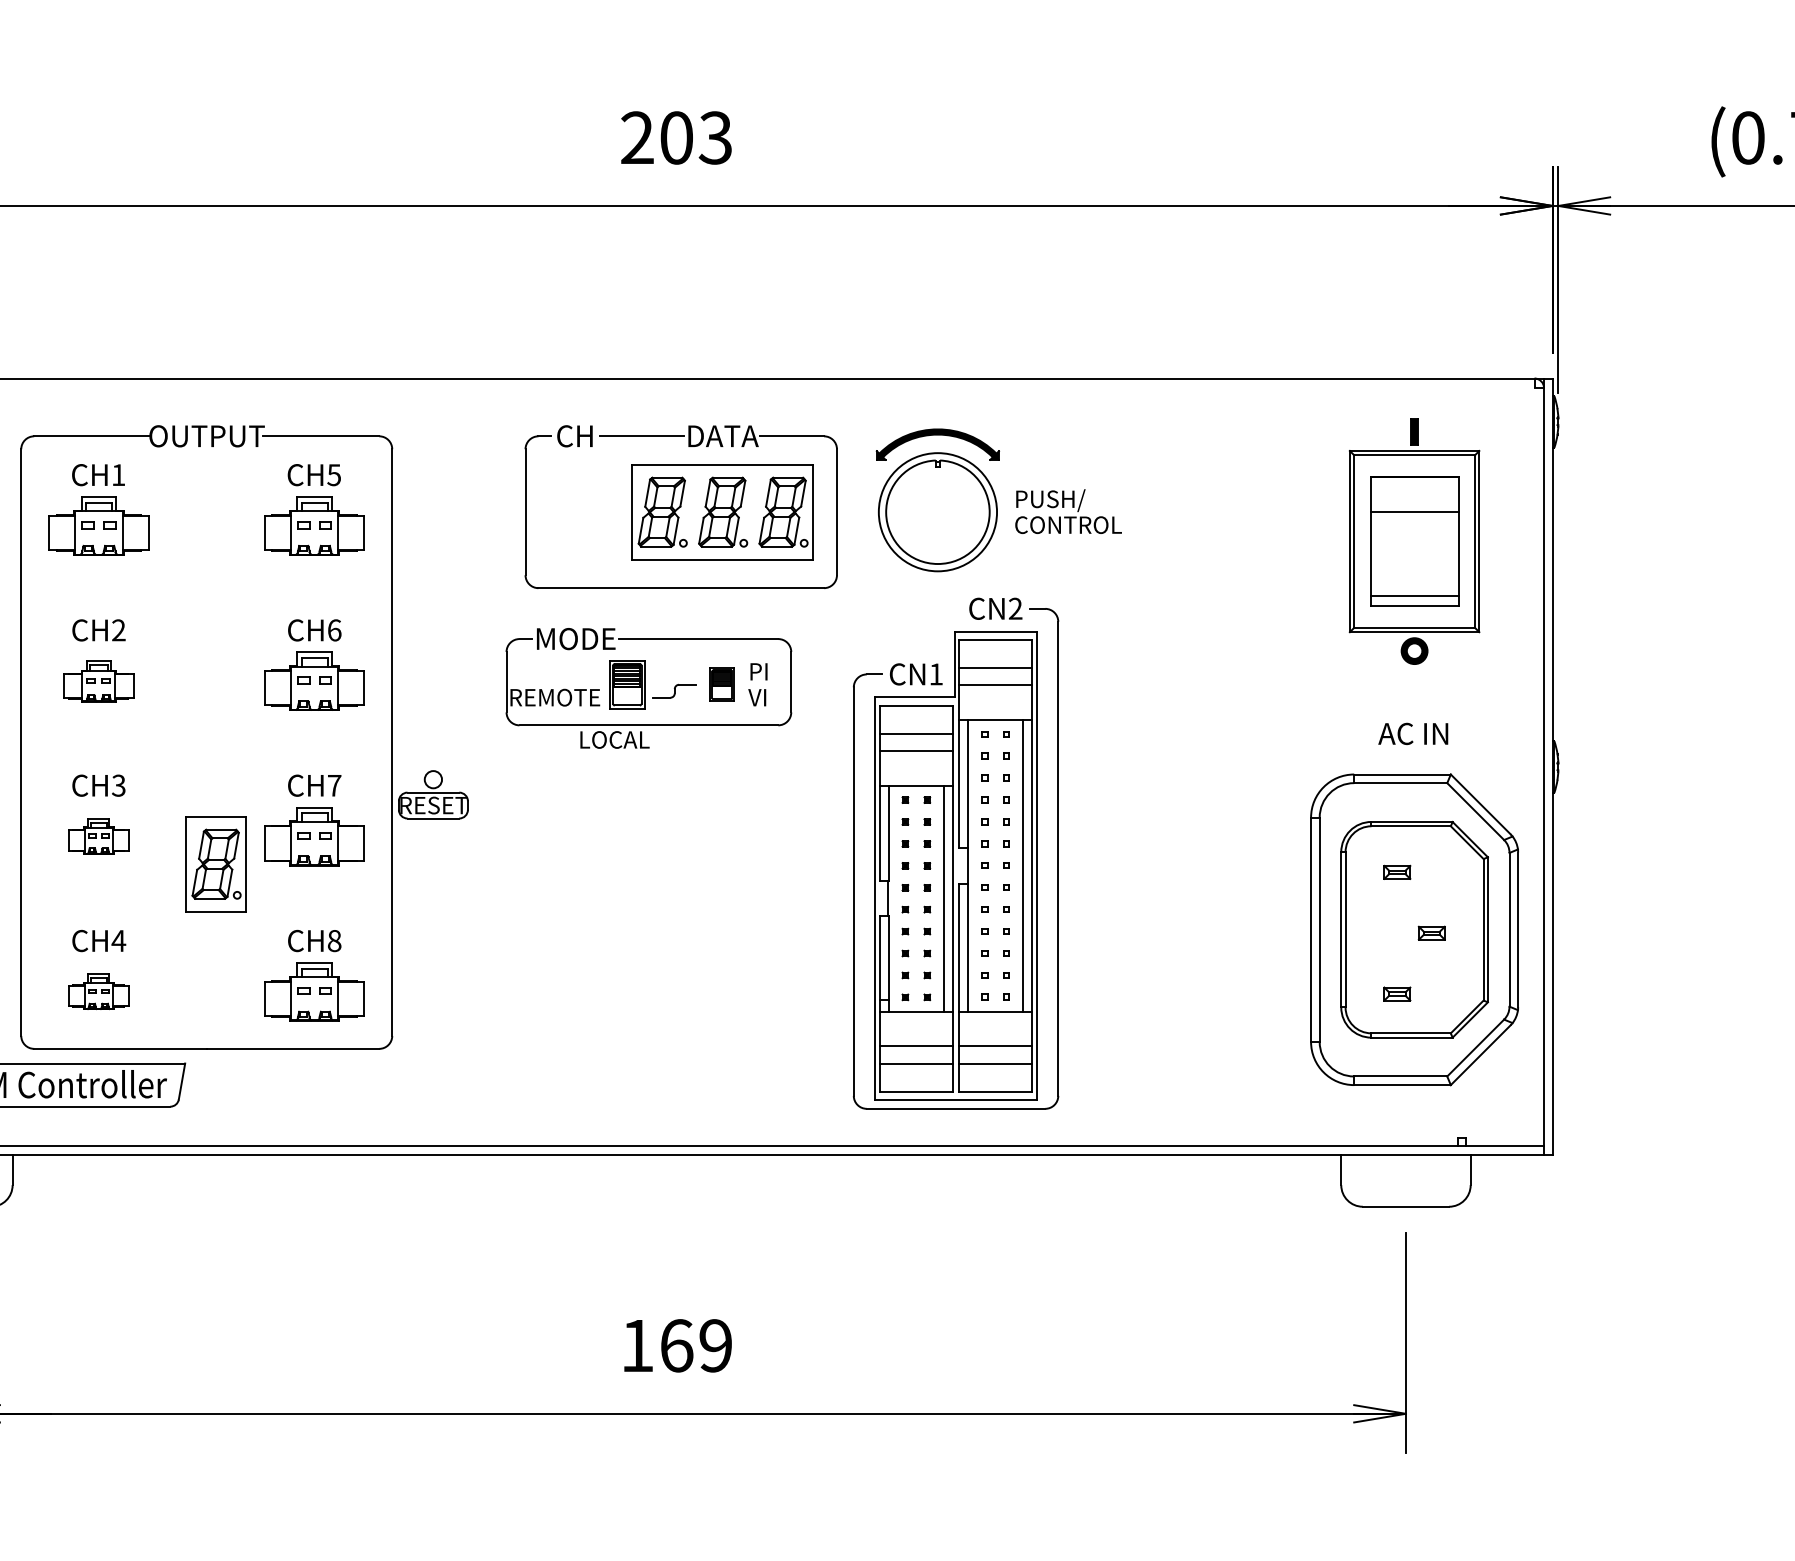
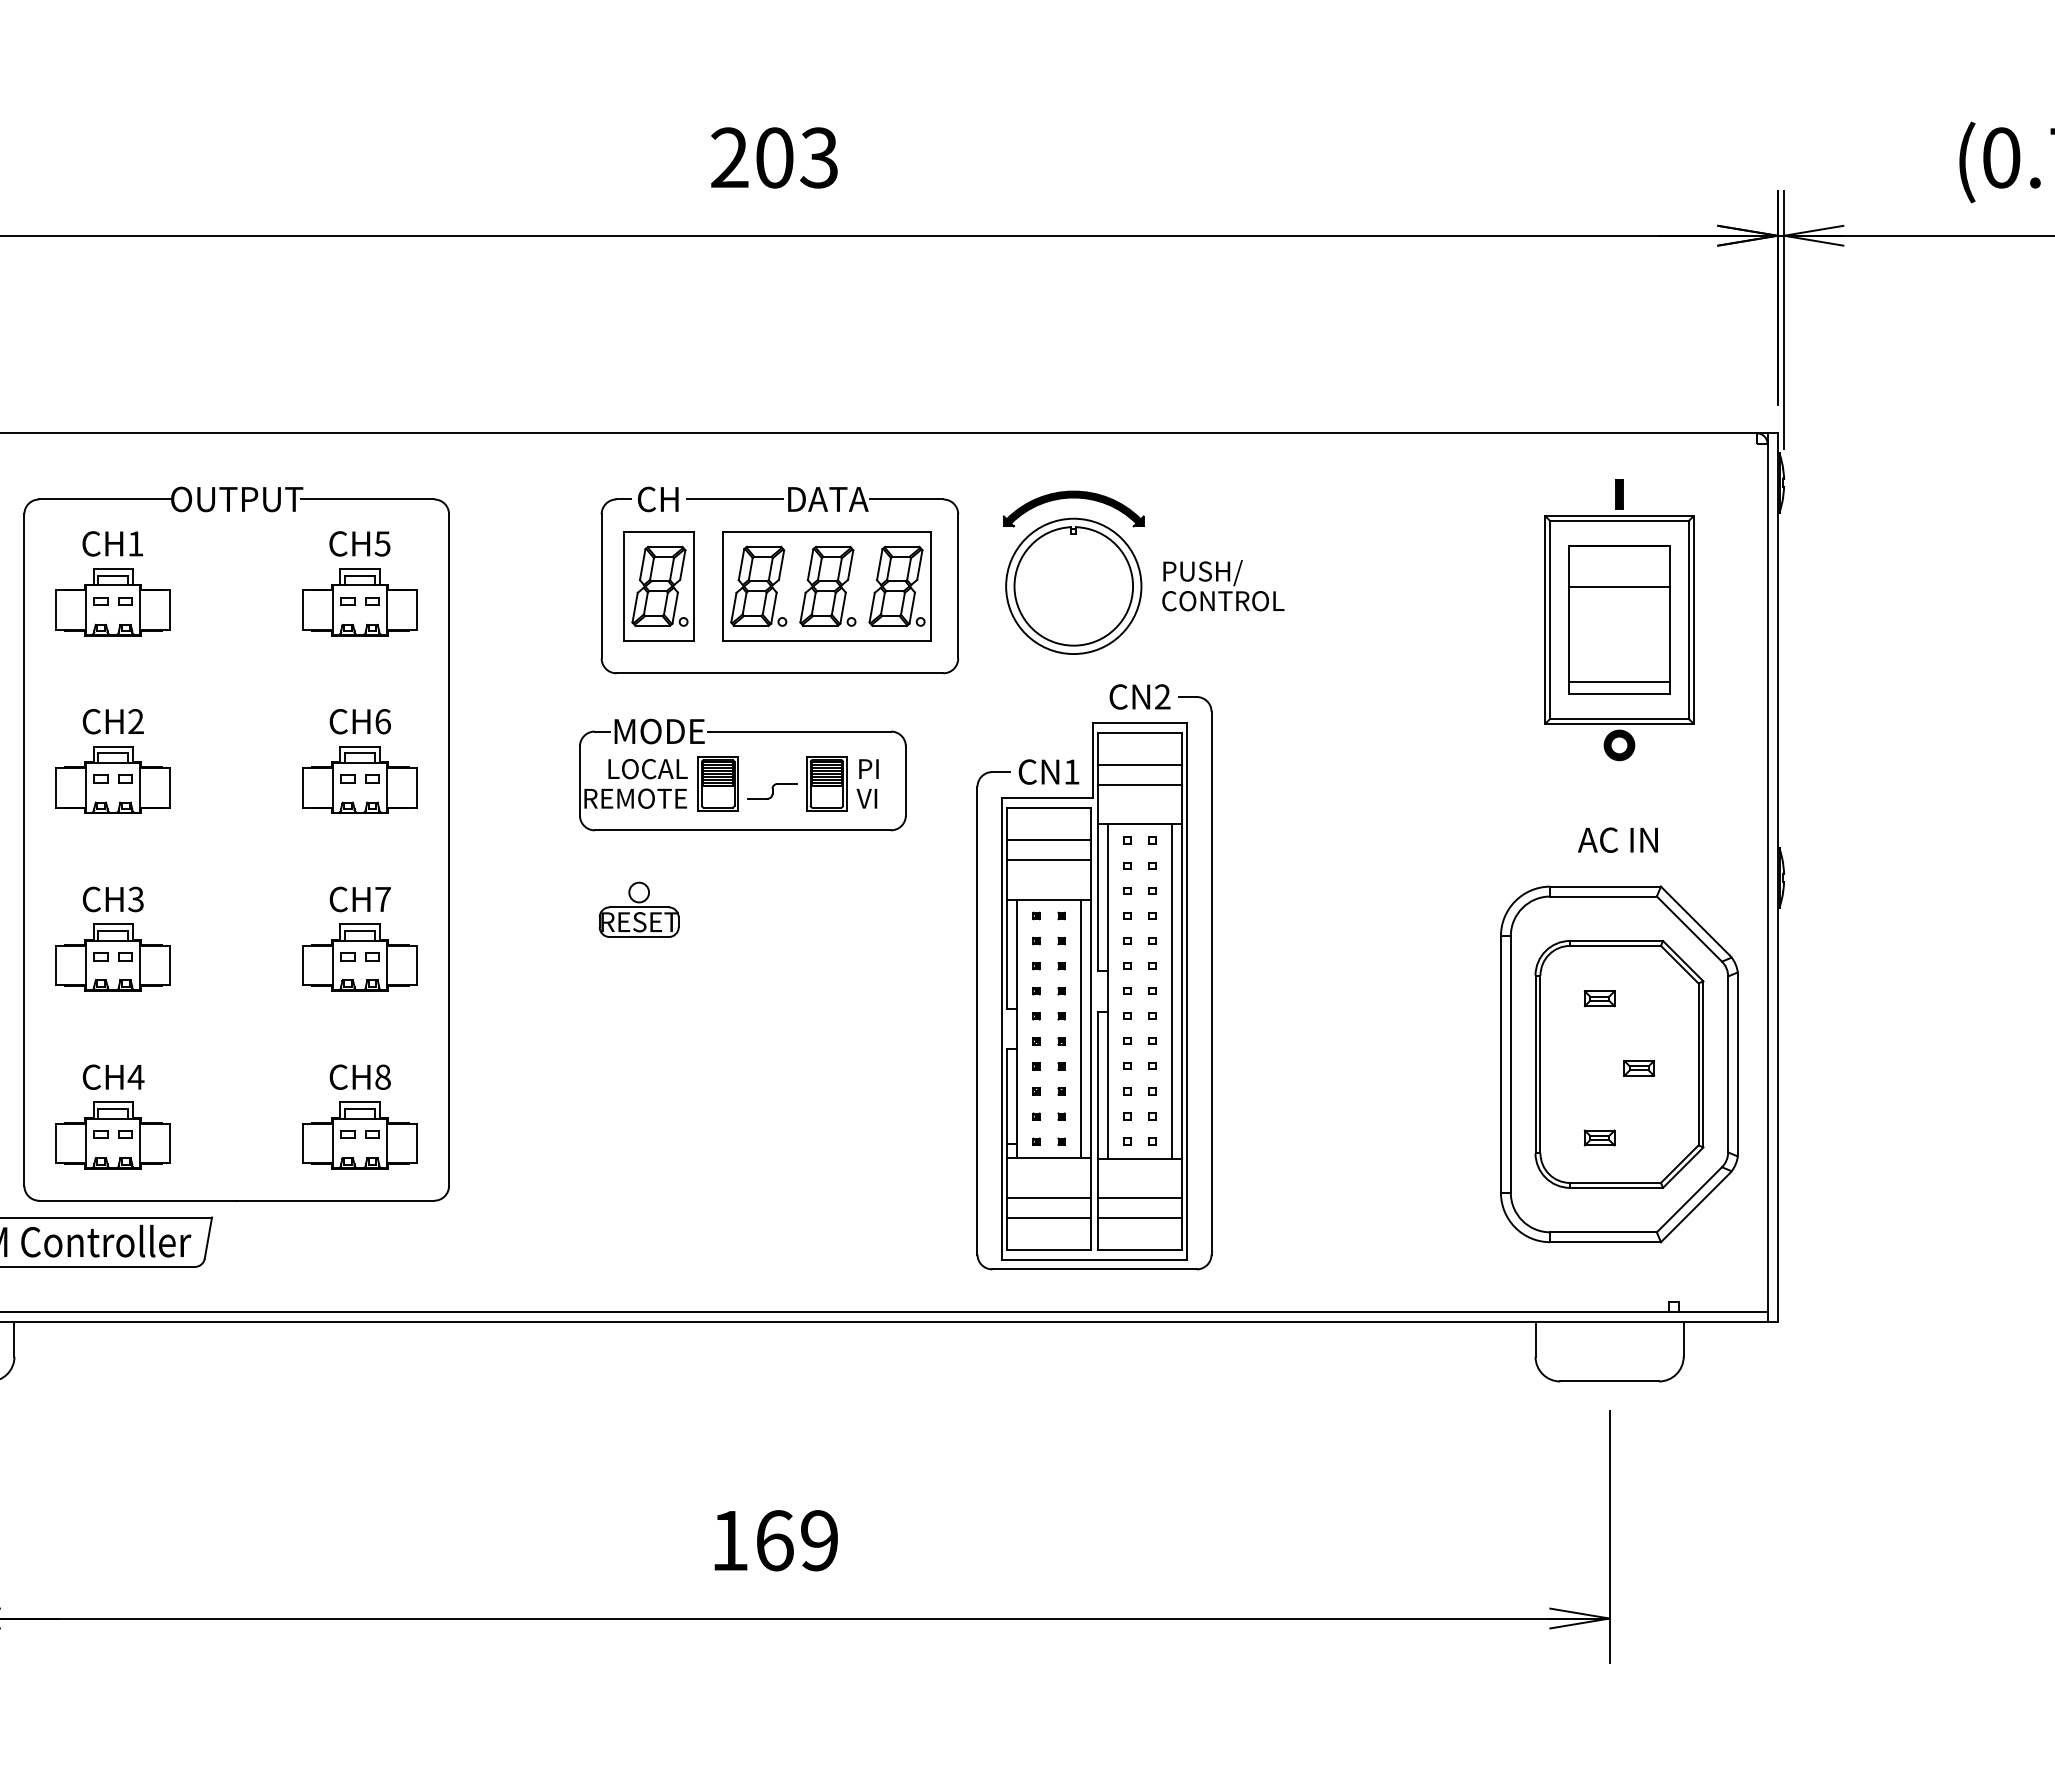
part: (98, 680) -> (112, 779), size x1.43
part: (721, 684) -> (826, 783), size x1.43
text: (614, 740) -> (647, 769), moved
part: (432, 794) -> (638, 909), moved
part: (98, 836) -> (112, 957), size x1.67
part: (215, 864) -> (658, 586), moved
part: (98, 991) -> (112, 1135), size x1.67

